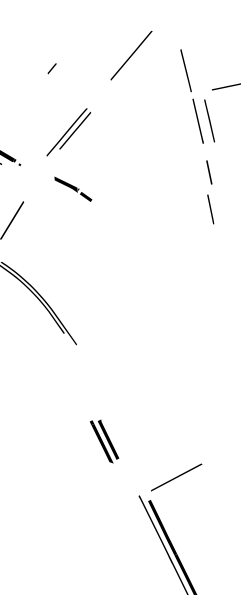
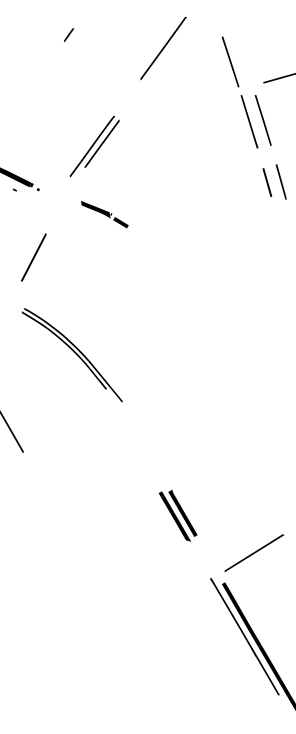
line: (52, 69) -> (69, 35), moved
line: (210, 208) -> (280, 181), moved
part: (103, 441) -> (177, 515), moved

